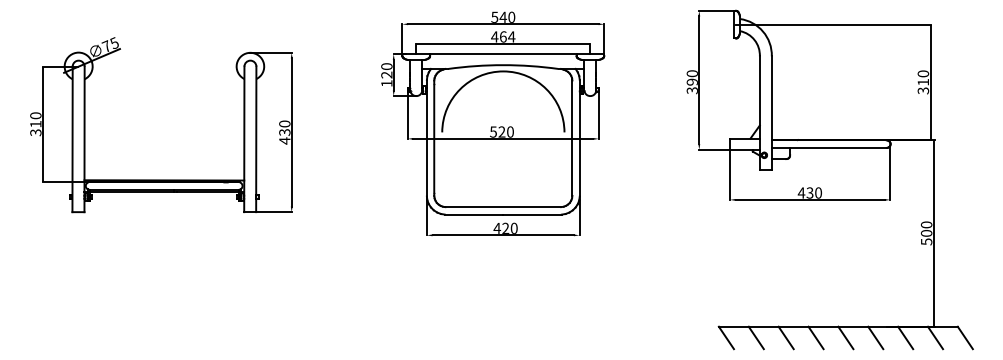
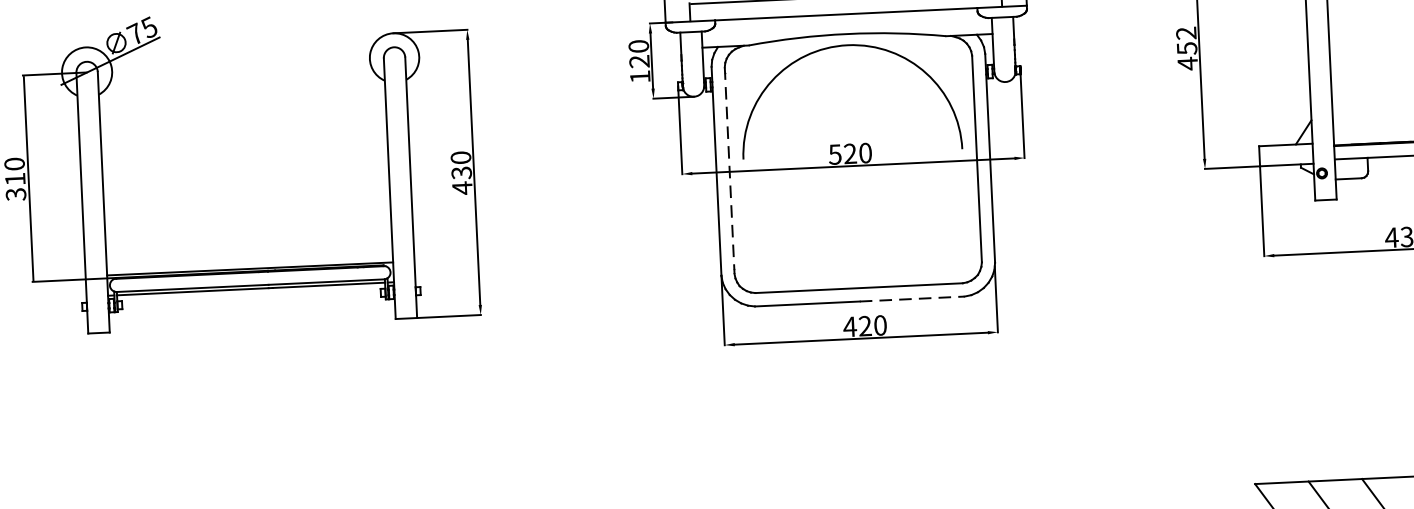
text: (691, 82) -> (1185, 49), 390 -> 452
line: (434, 138) -> (730, 171), solid -> dashed
line: (533, 214) -> (913, 298), solid -> dashed

